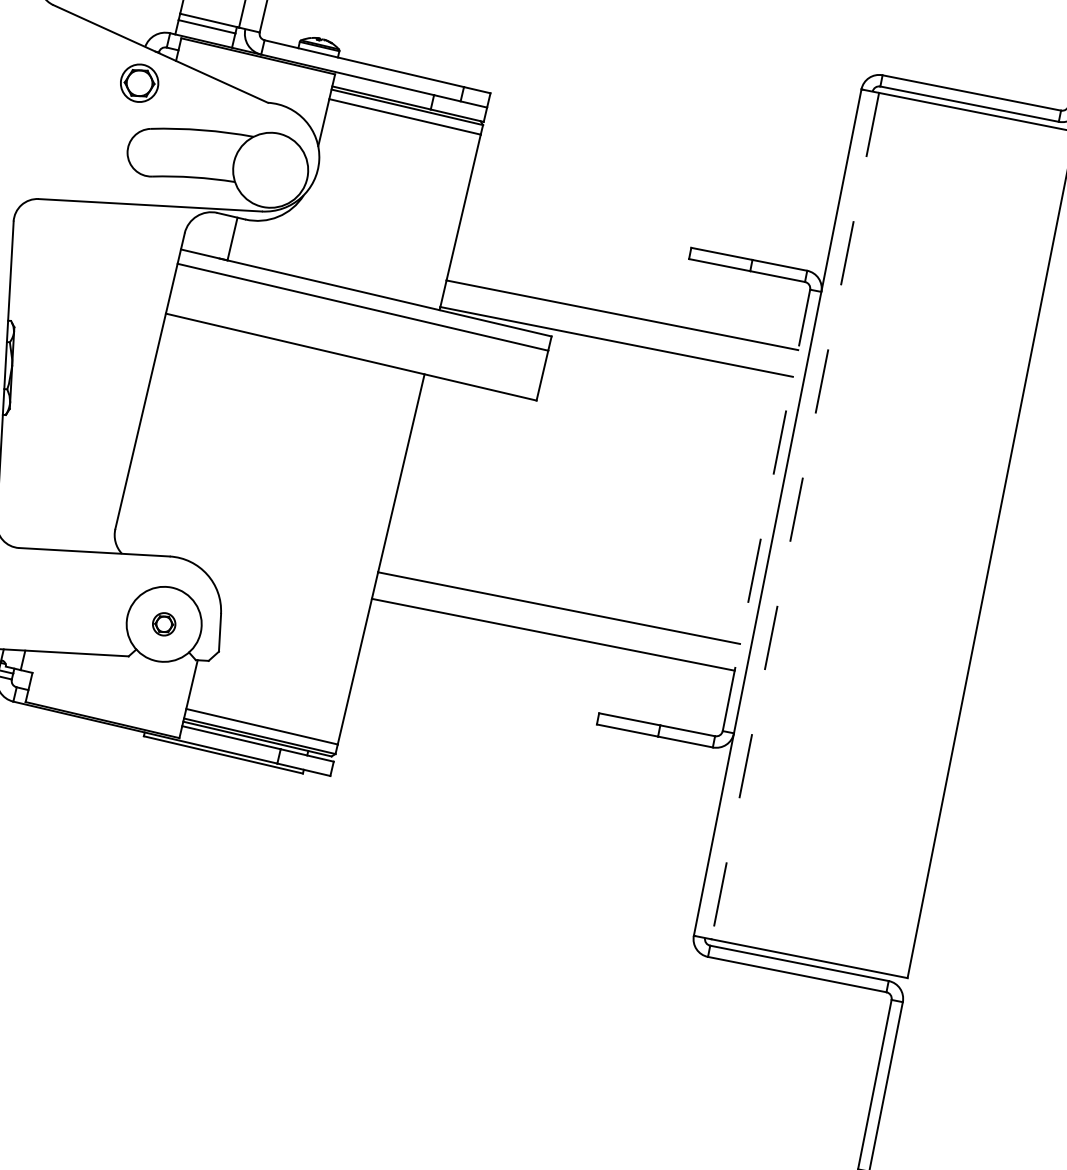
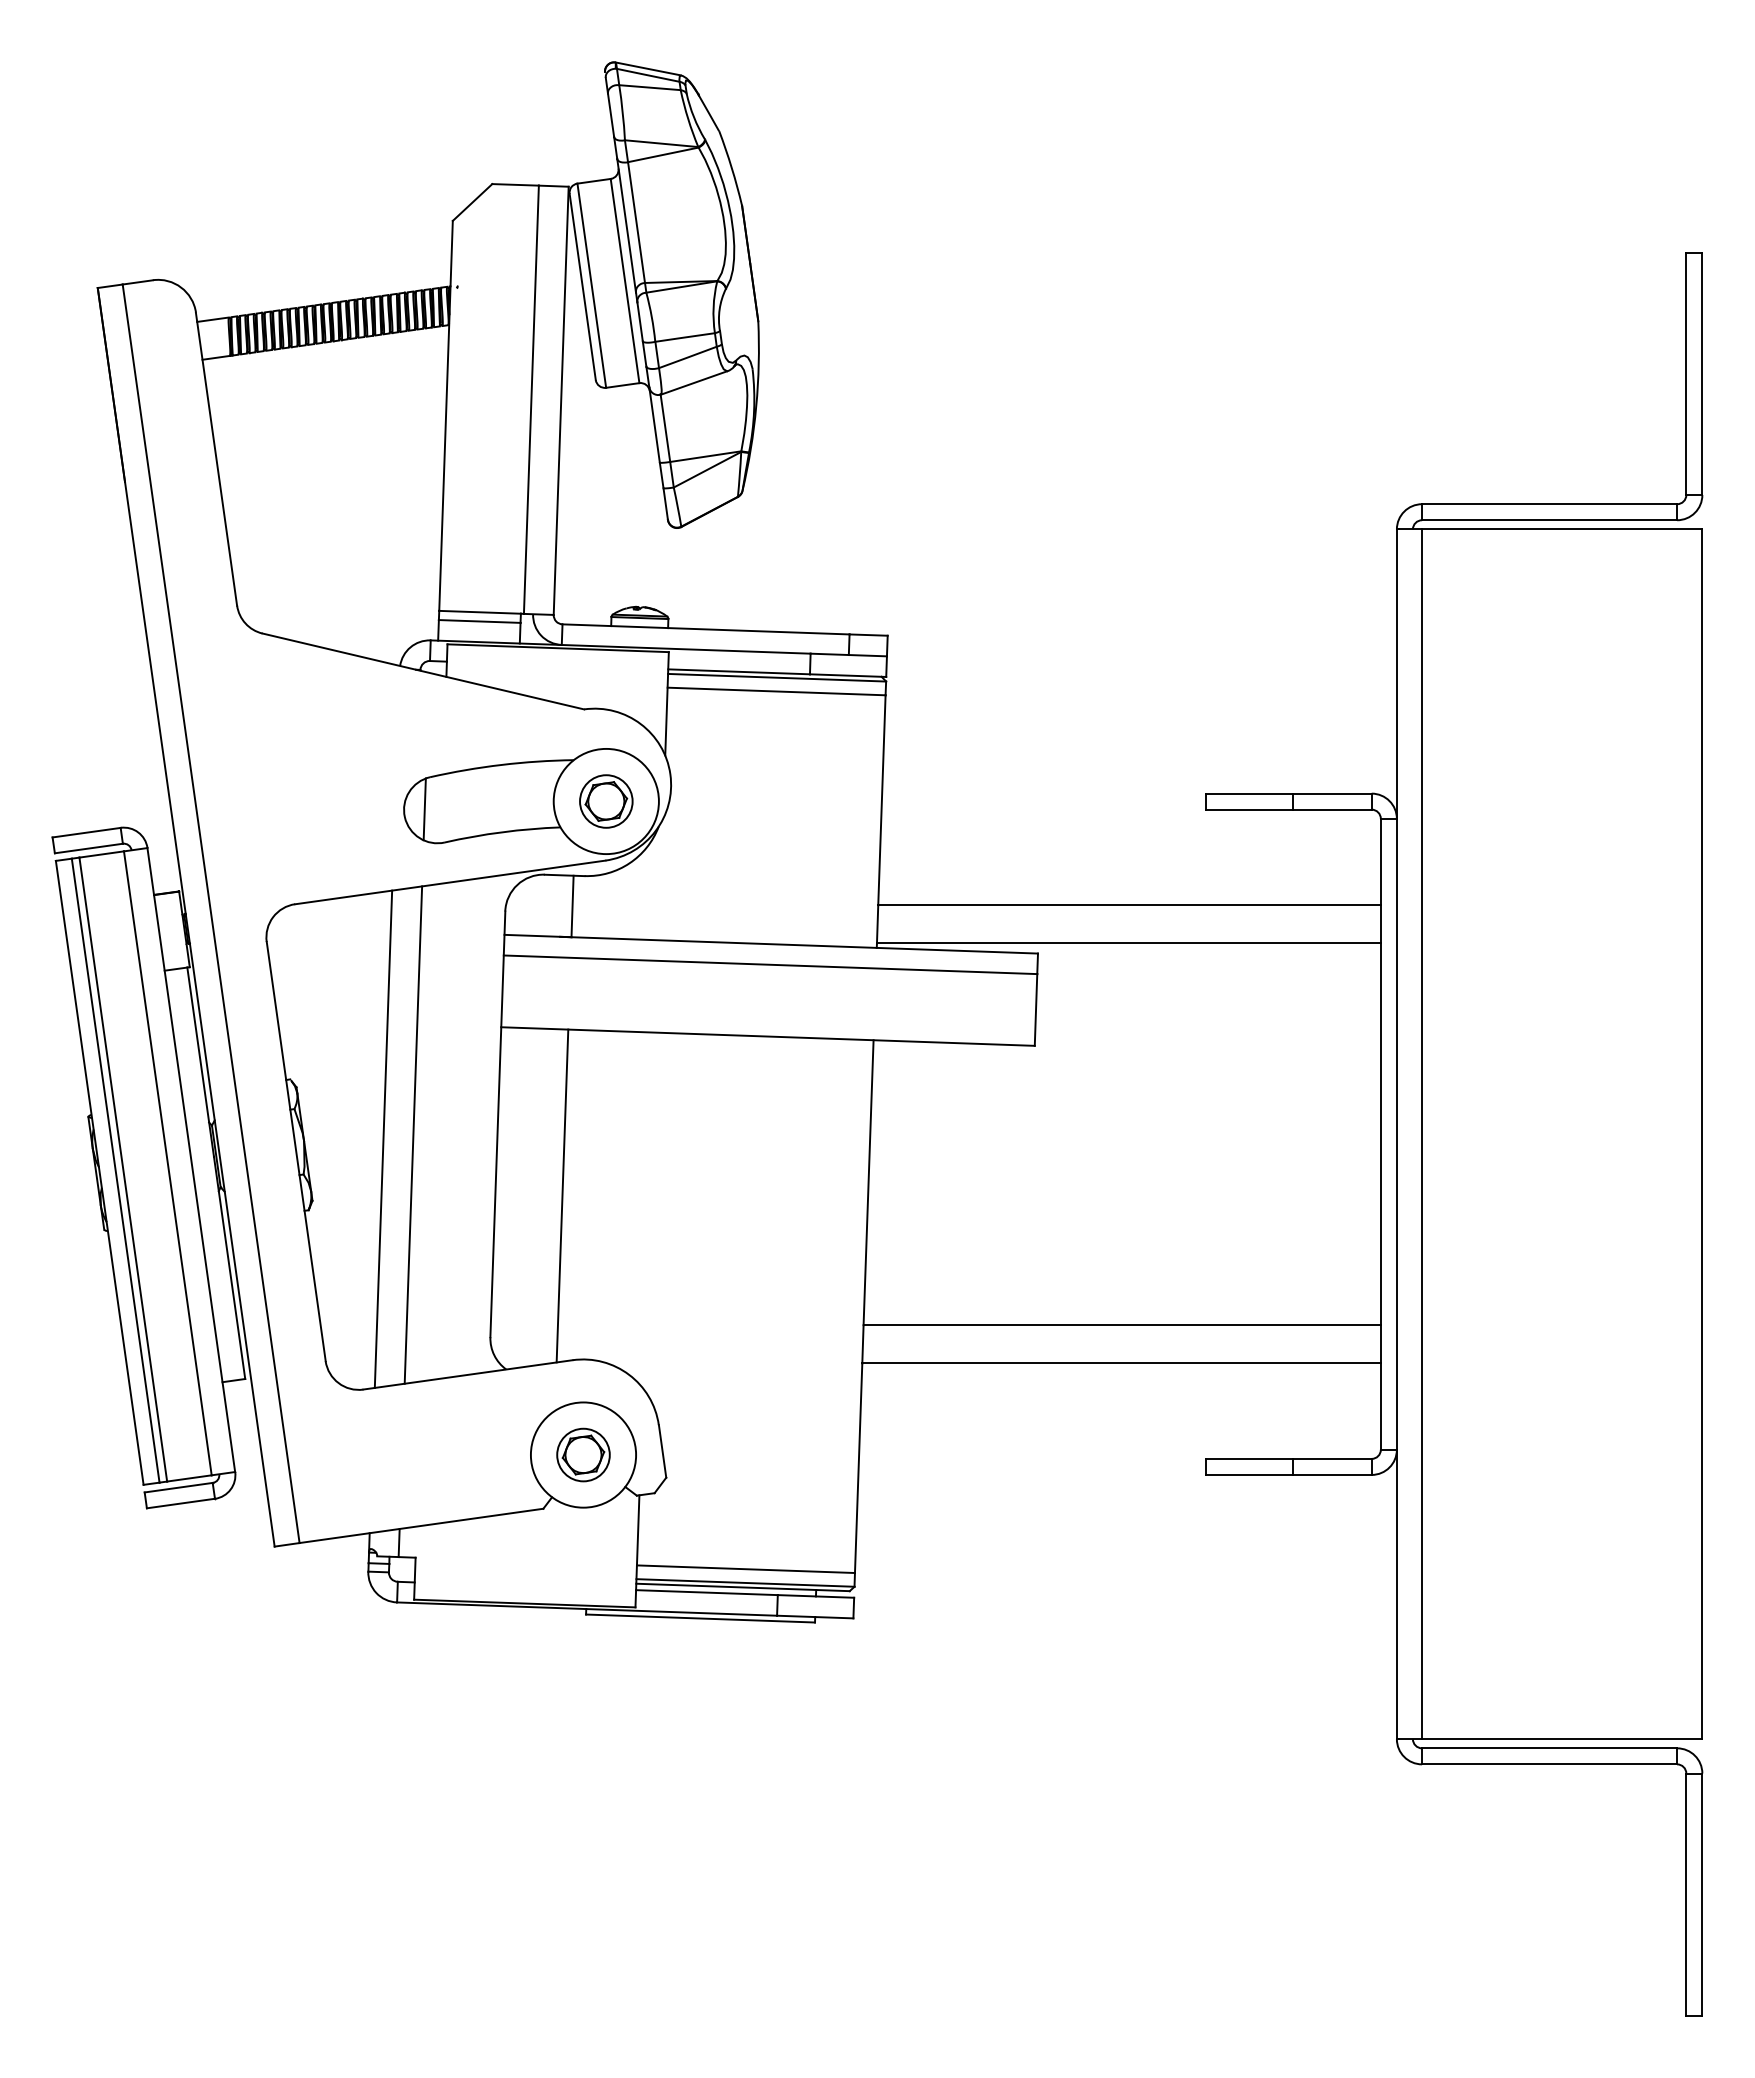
part: (139, 83) -> (606, 801), moved
line: (142, 150) -> (424, 809), added
line: (68, 375) -> (383, 1138), added
line: (89, 376) -> (413, 1134), added
line: (185, 439) -> (562, 1195), added
line: (766, 509) -> (1380, 1133), dashed -> solid
line: (795, 516) -> (1422, 1134), dashed -> solid
part: (164, 623) -> (583, 1454), size x1.67

